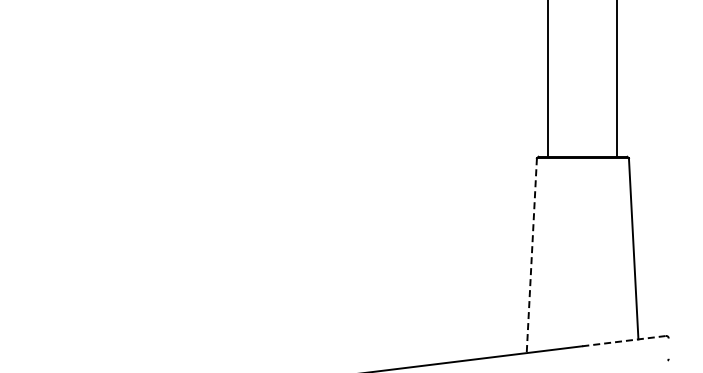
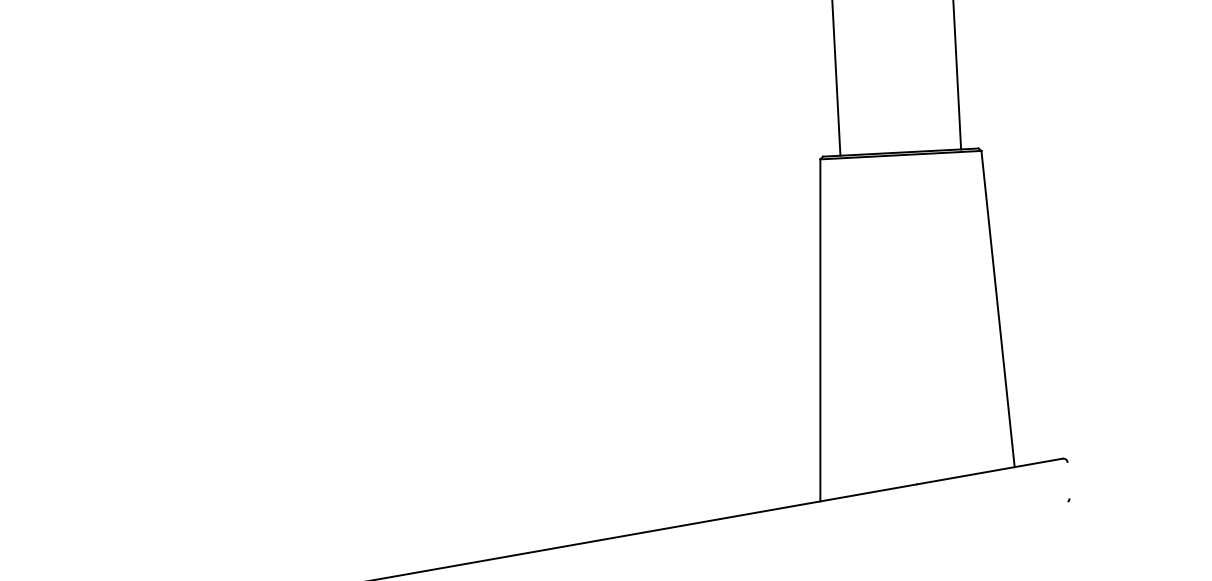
line: (531, 255) -> (819, 330), dashed -> solid
line: (624, 341) -> (990, 472), dashed -> solid

